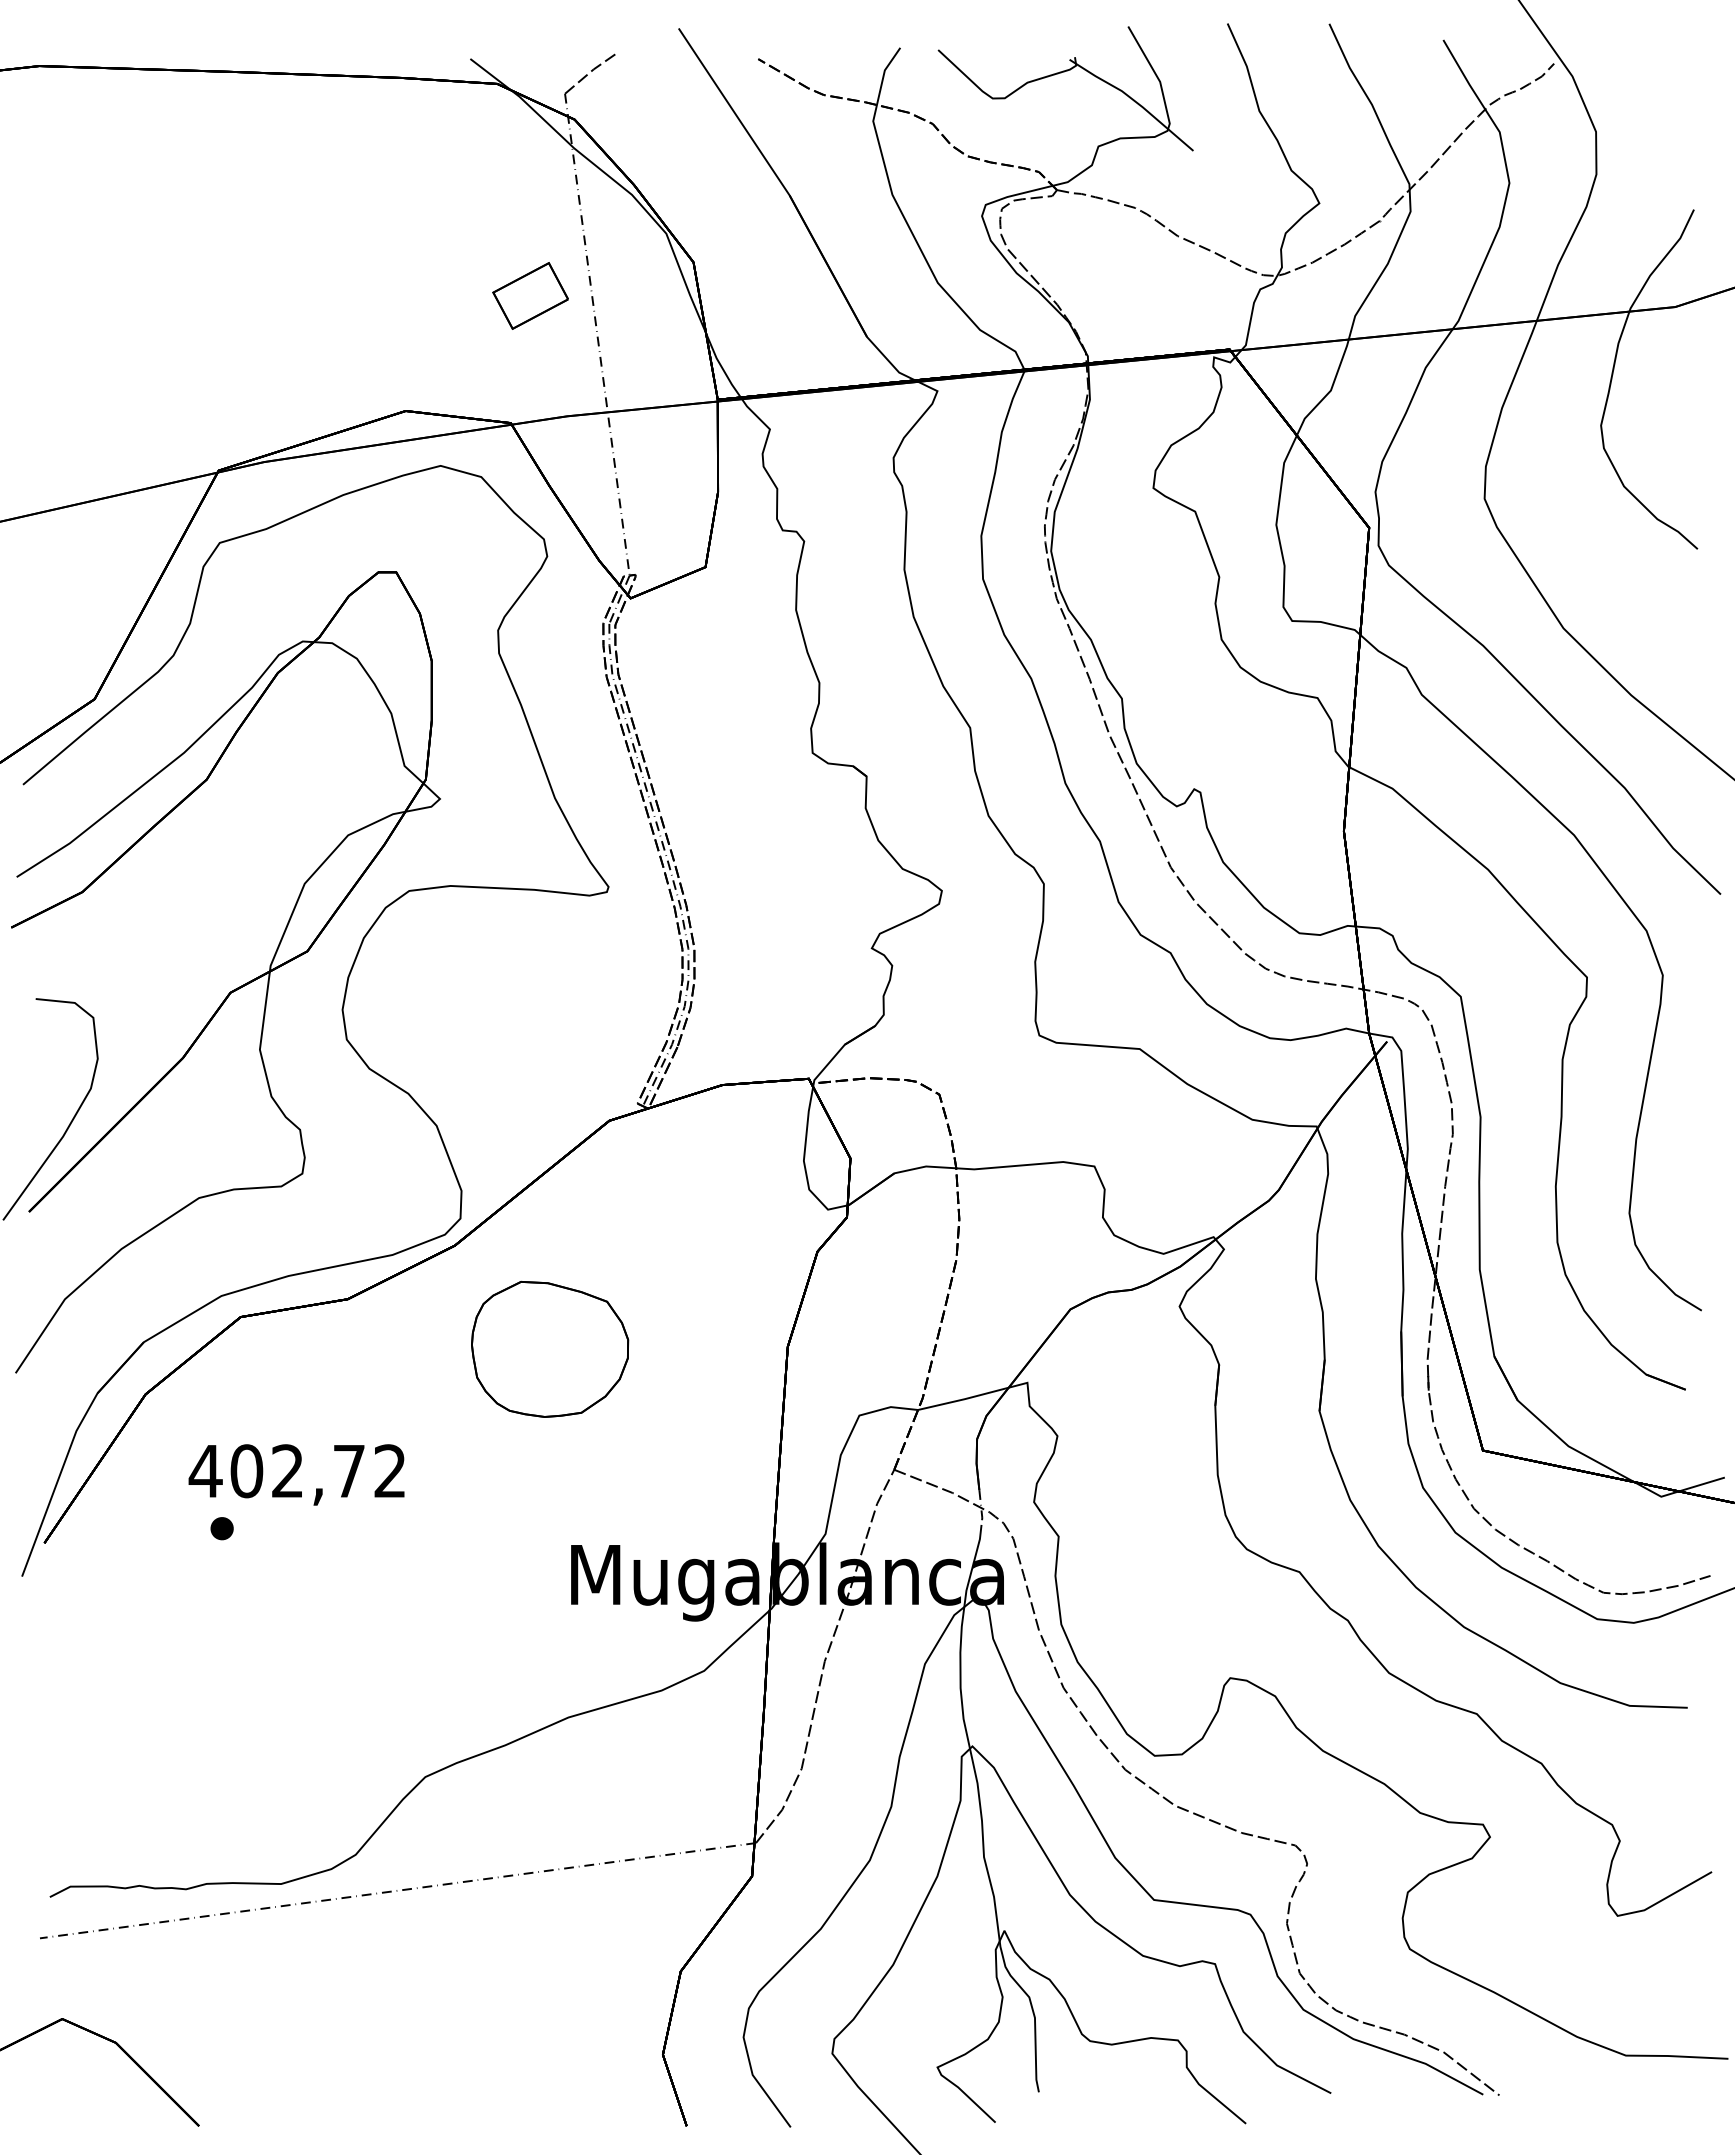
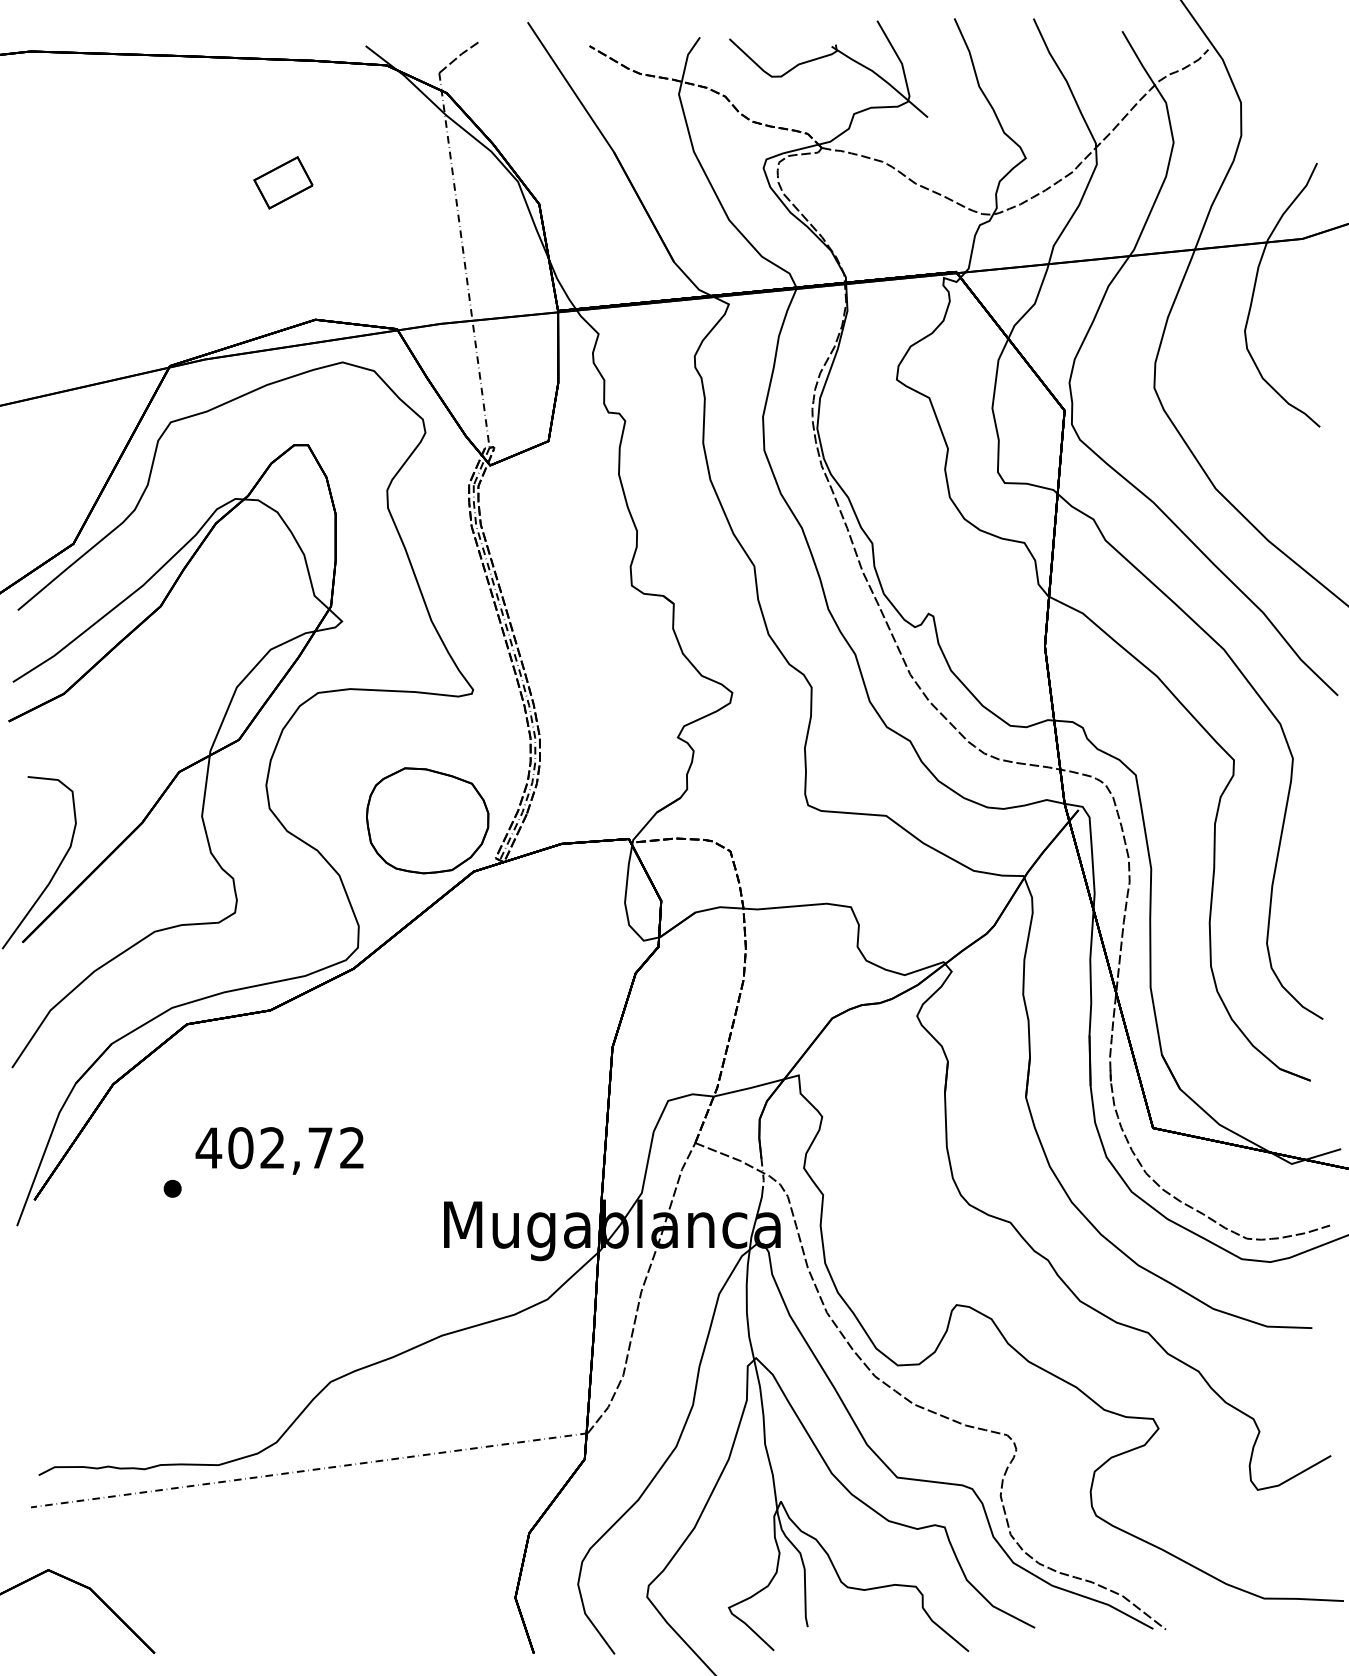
part: (530, 295) -> (283, 182), moved
part: (550, 1348) -> (428, 820), moved
text: (296, 1474) -> (279, 1150), moved

